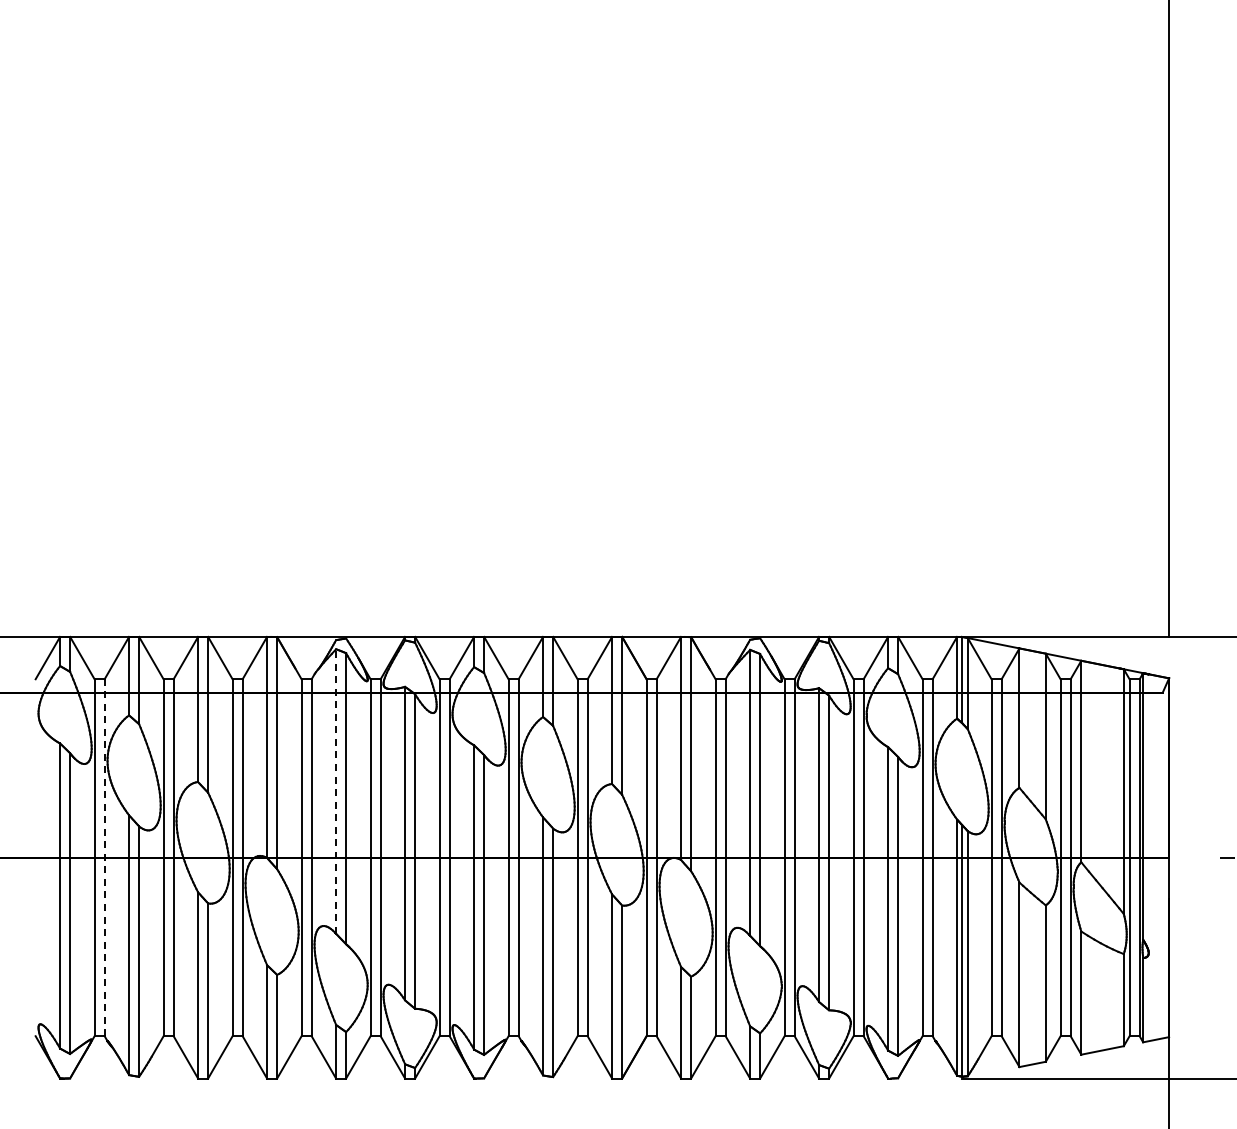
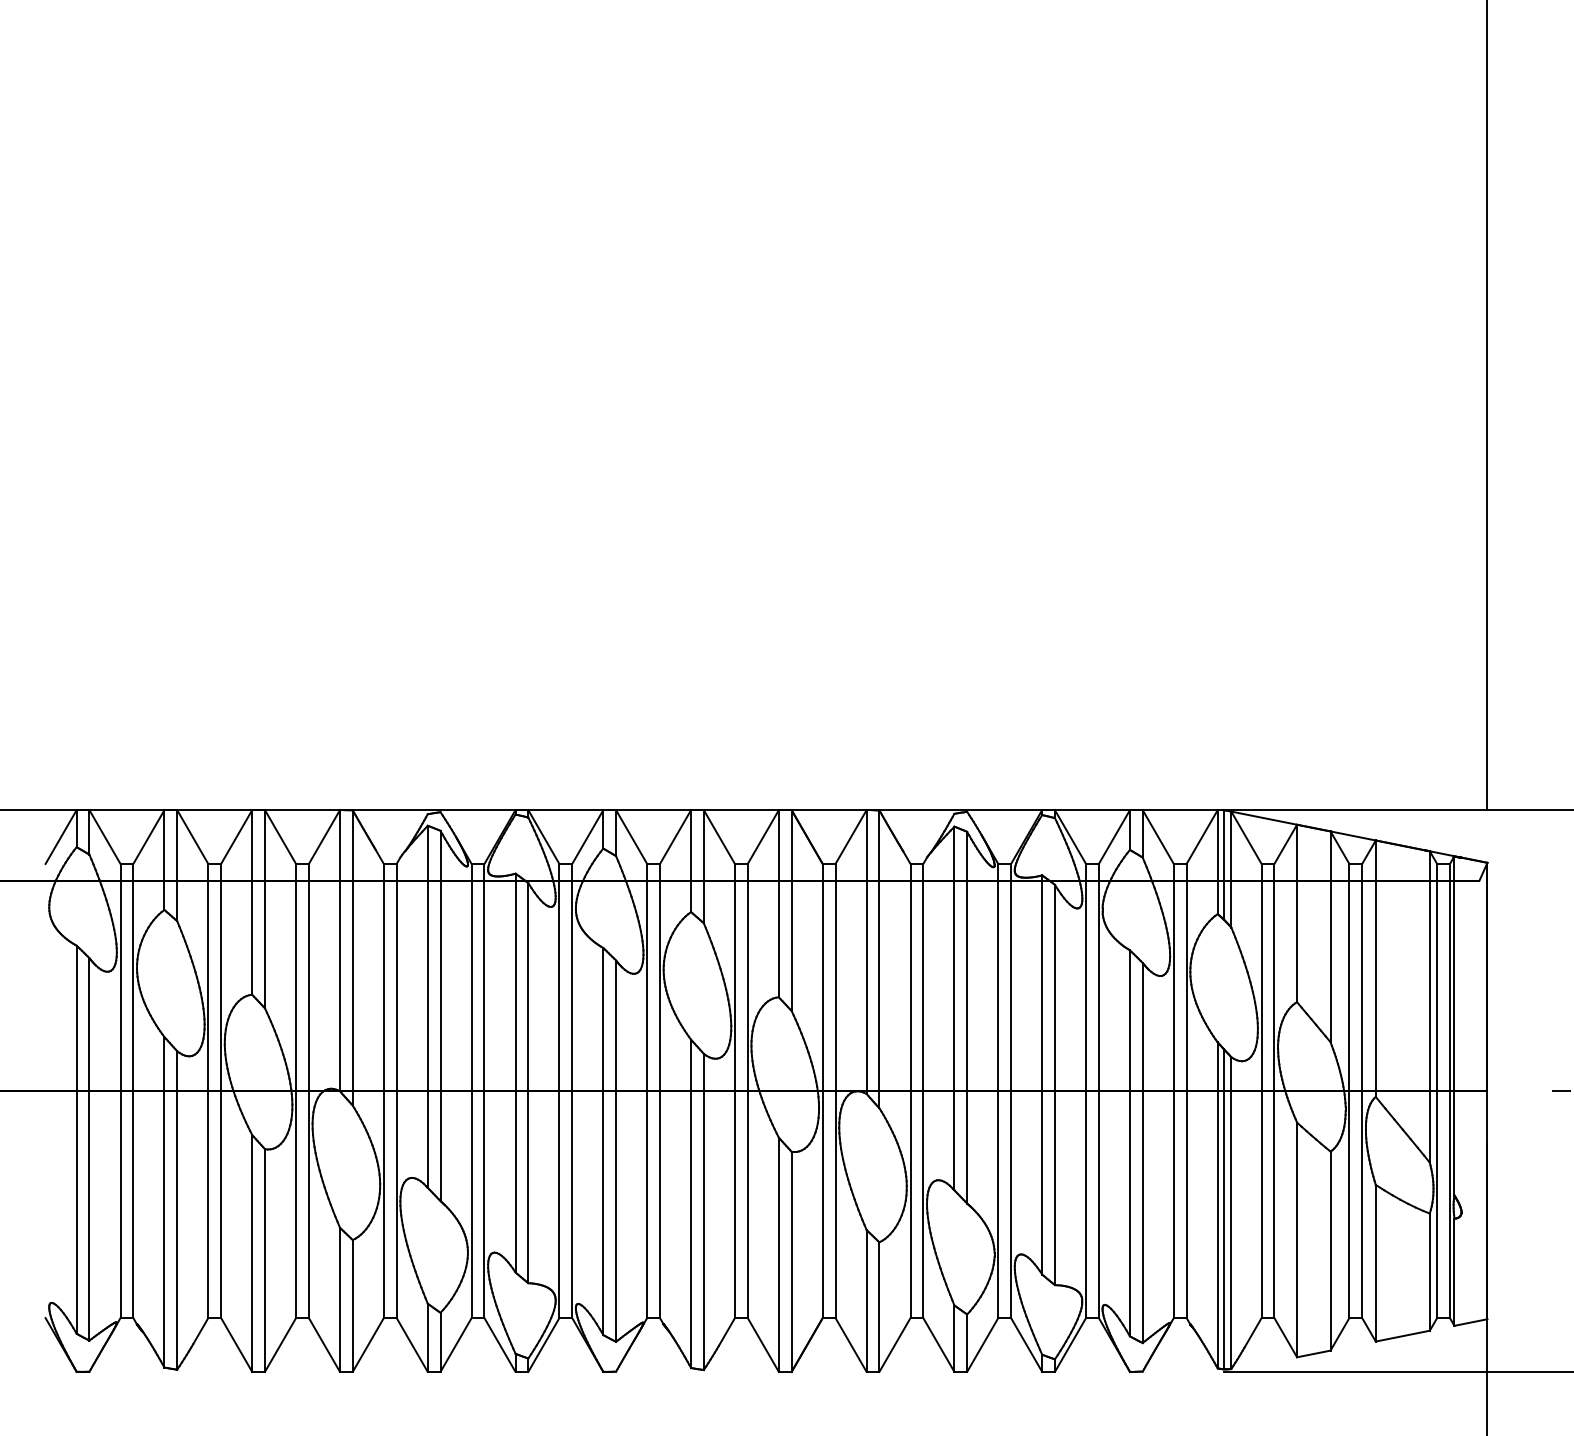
line: (336, 791) -> (428, 1006), dashed -> solid
line: (104, 857) -> (133, 1090), dashed -> solid

